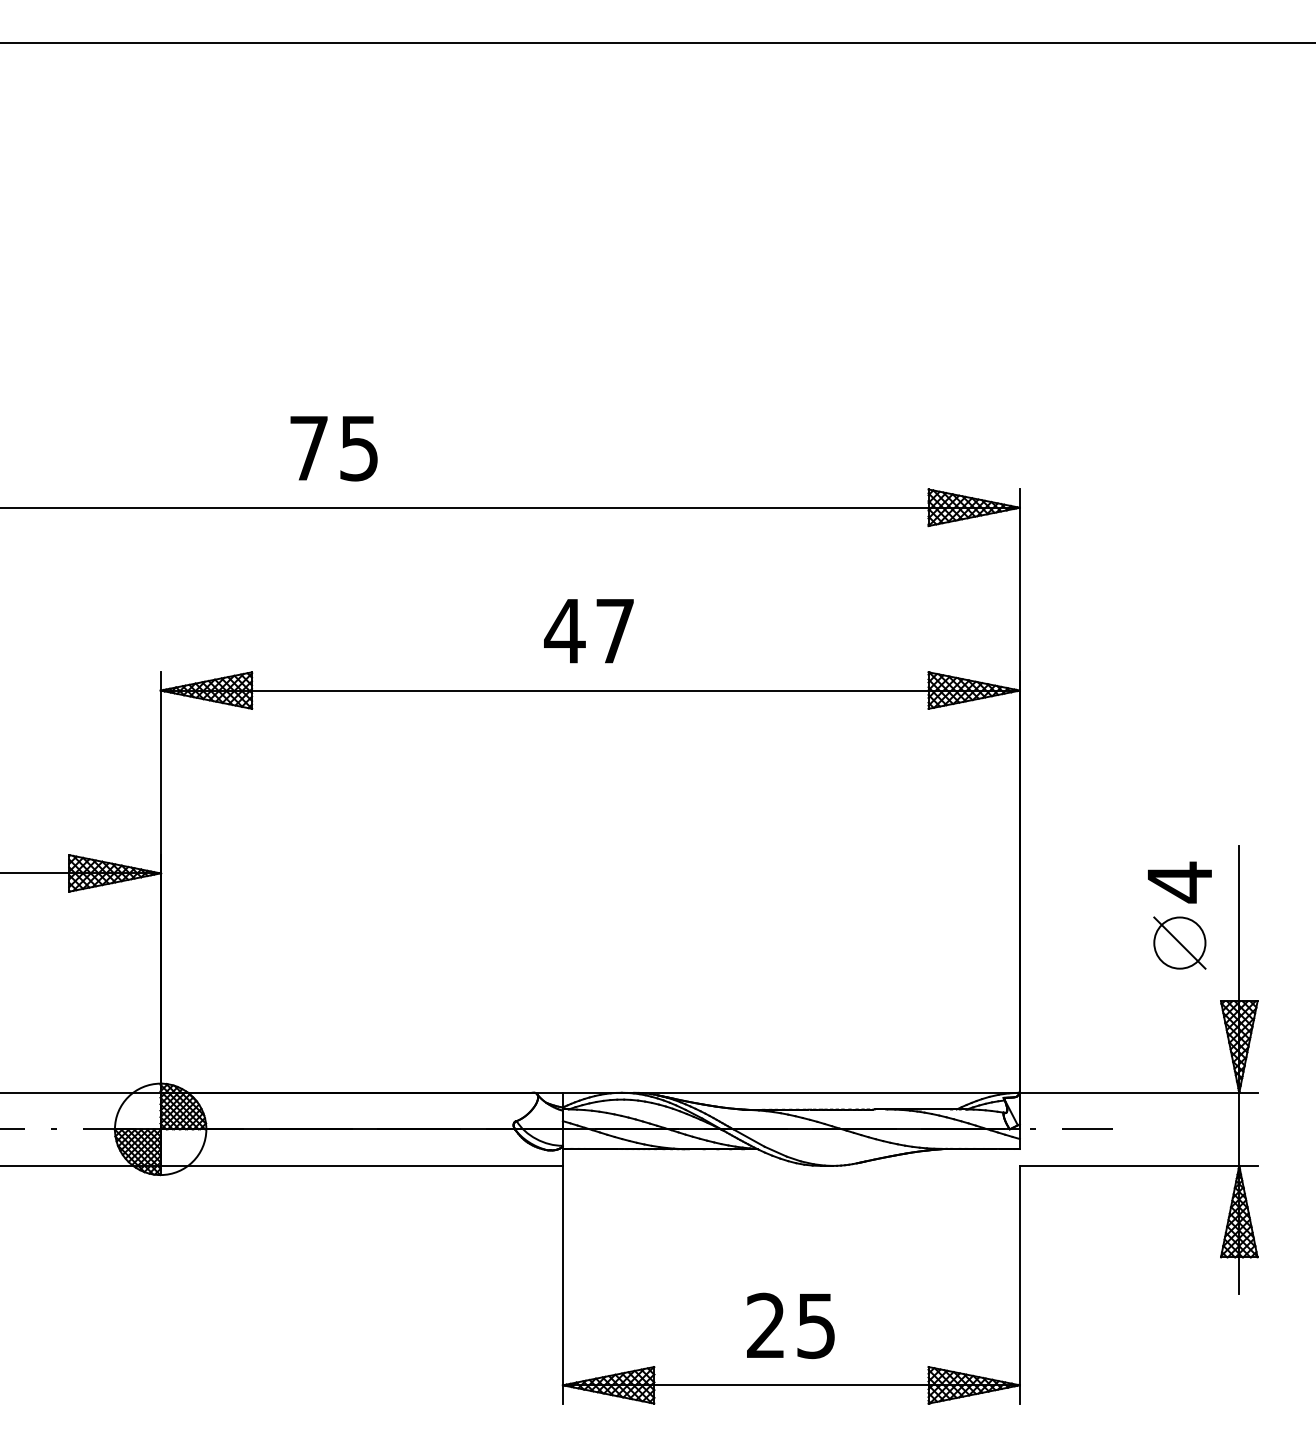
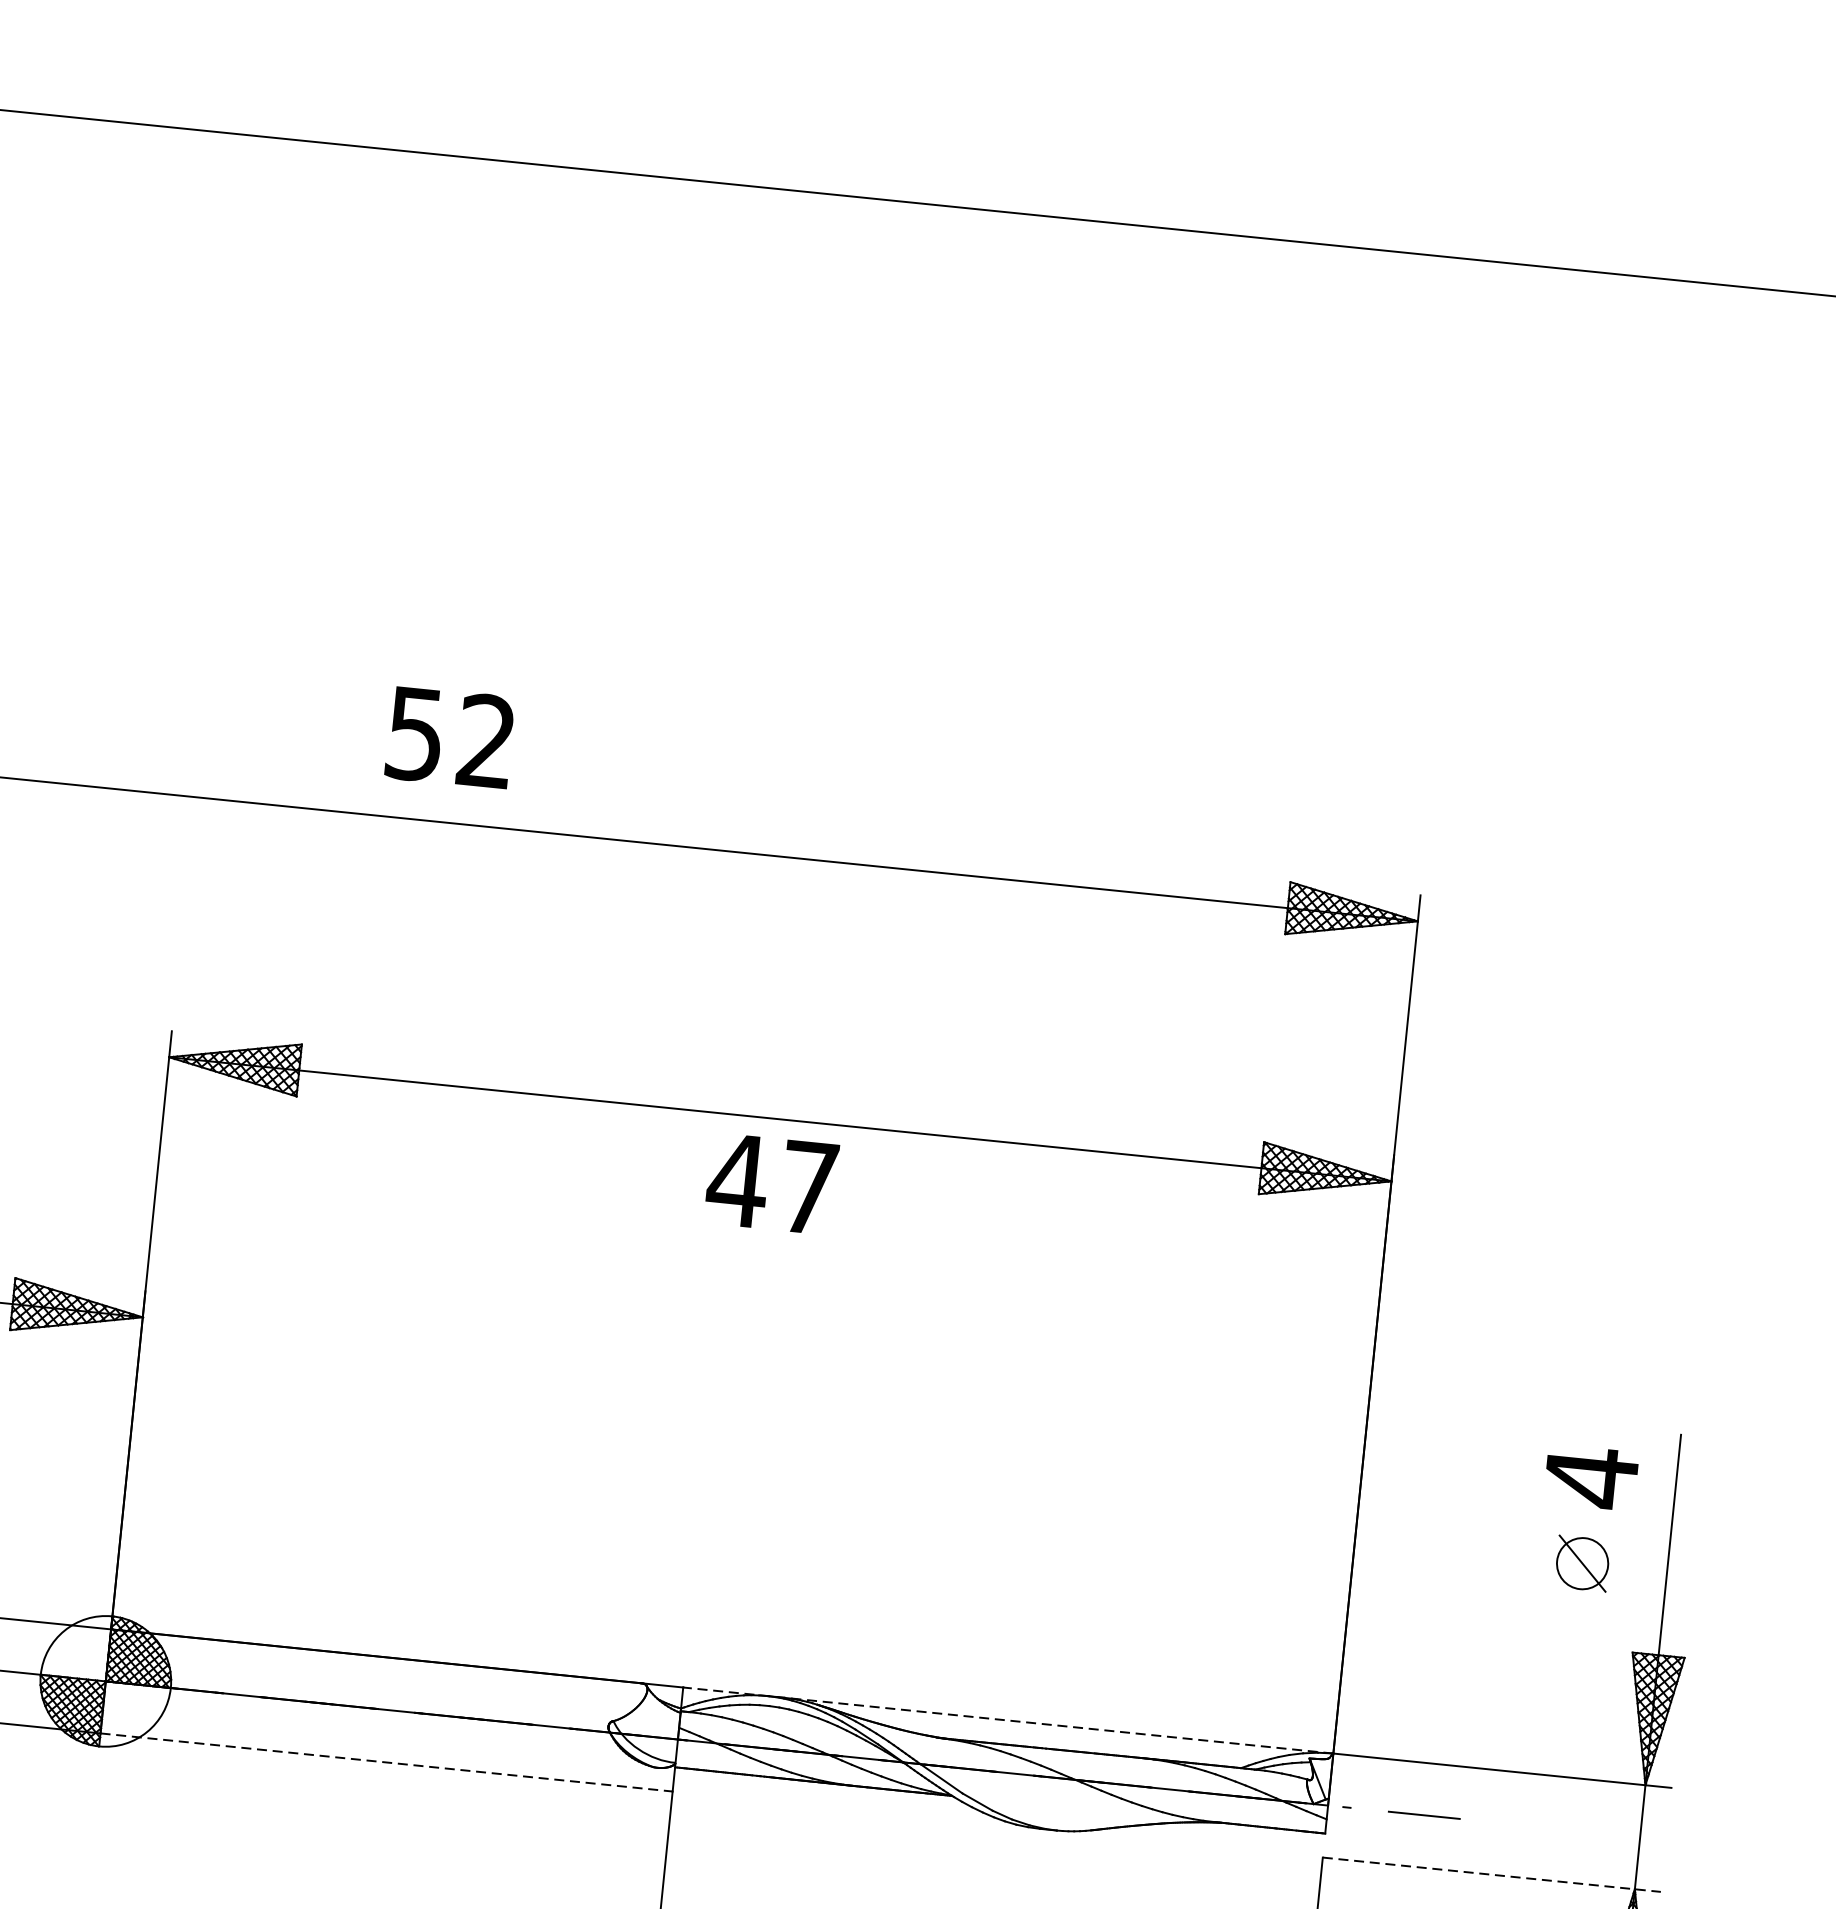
text: (333, 448) -> (450, 737), 75 -> 52
text: (588, 631) -> (771, 1184), moved
part: (1179, 942) -> (1582, 1562), size x0.7
line: (791, 1092) -> (1008, 1720), solid -> dashed
line: (362, 1165) -> (387, 1761), solid -> dashed
line: (1138, 1165) -> (1491, 1874), solid -> dashed

